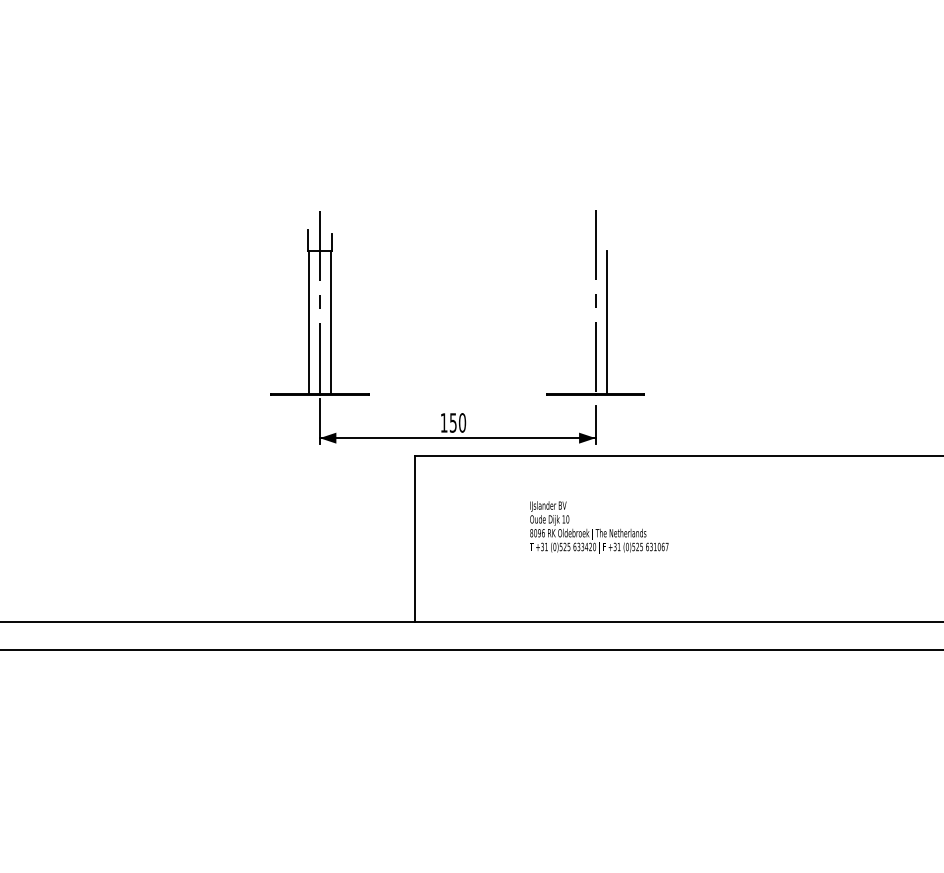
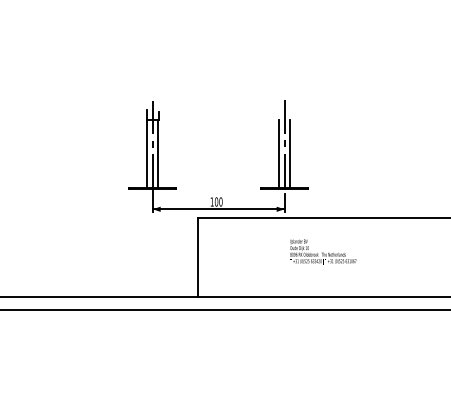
line: (585, 321) -> (279, 153), added
text: (453, 421) -> (216, 201), 150 -> 100
text: (599, 526) -> (323, 251), moved

